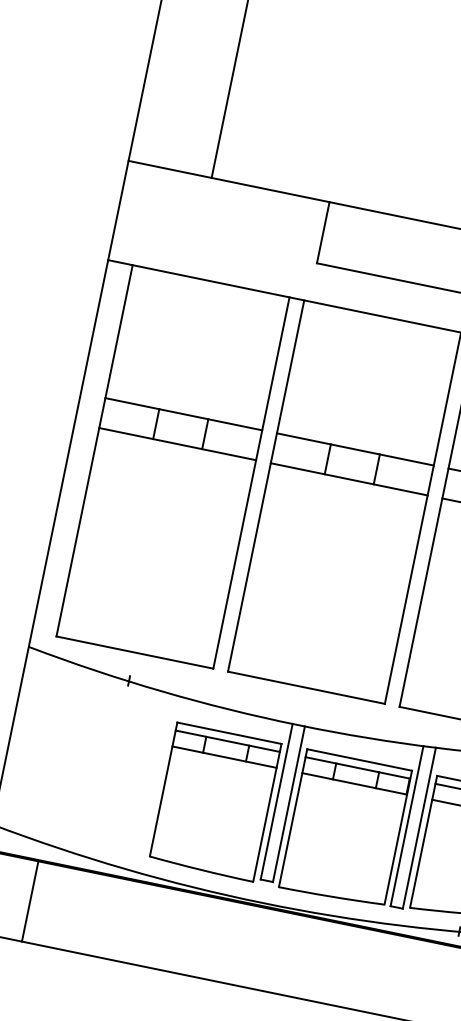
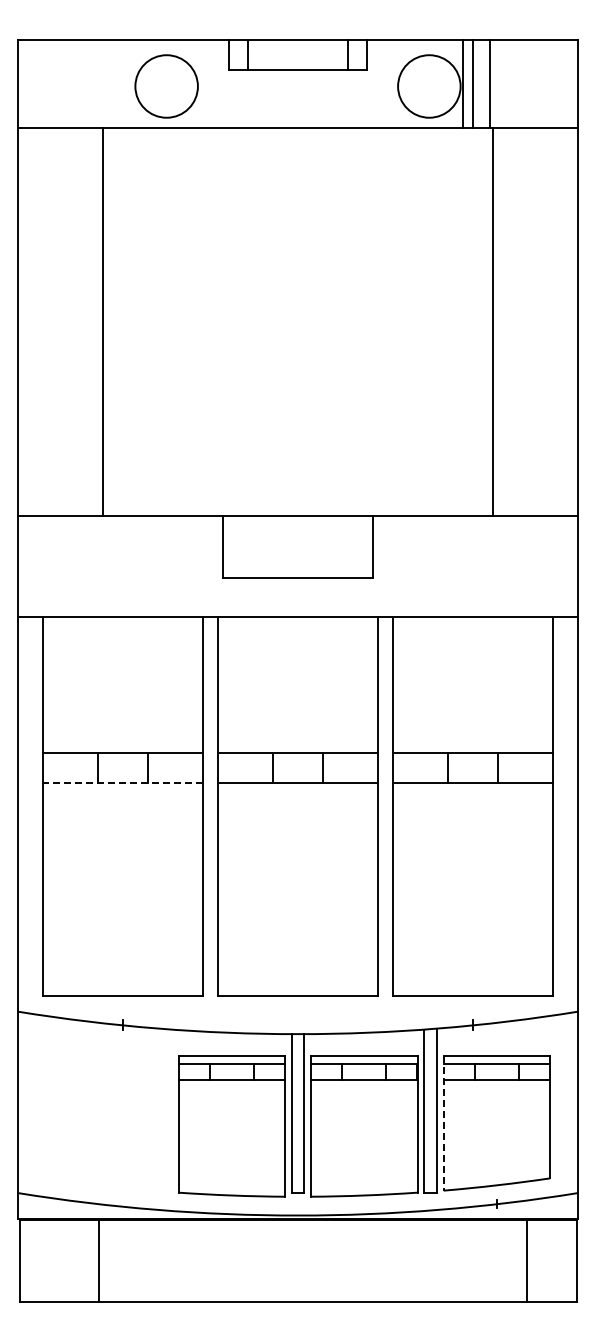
line: (177, 444) -> (122, 783), solid -> dashed
line: (423, 842) -> (443, 1123), solid -> dashed
line: (30, 901) -> (99, 1260), moved

